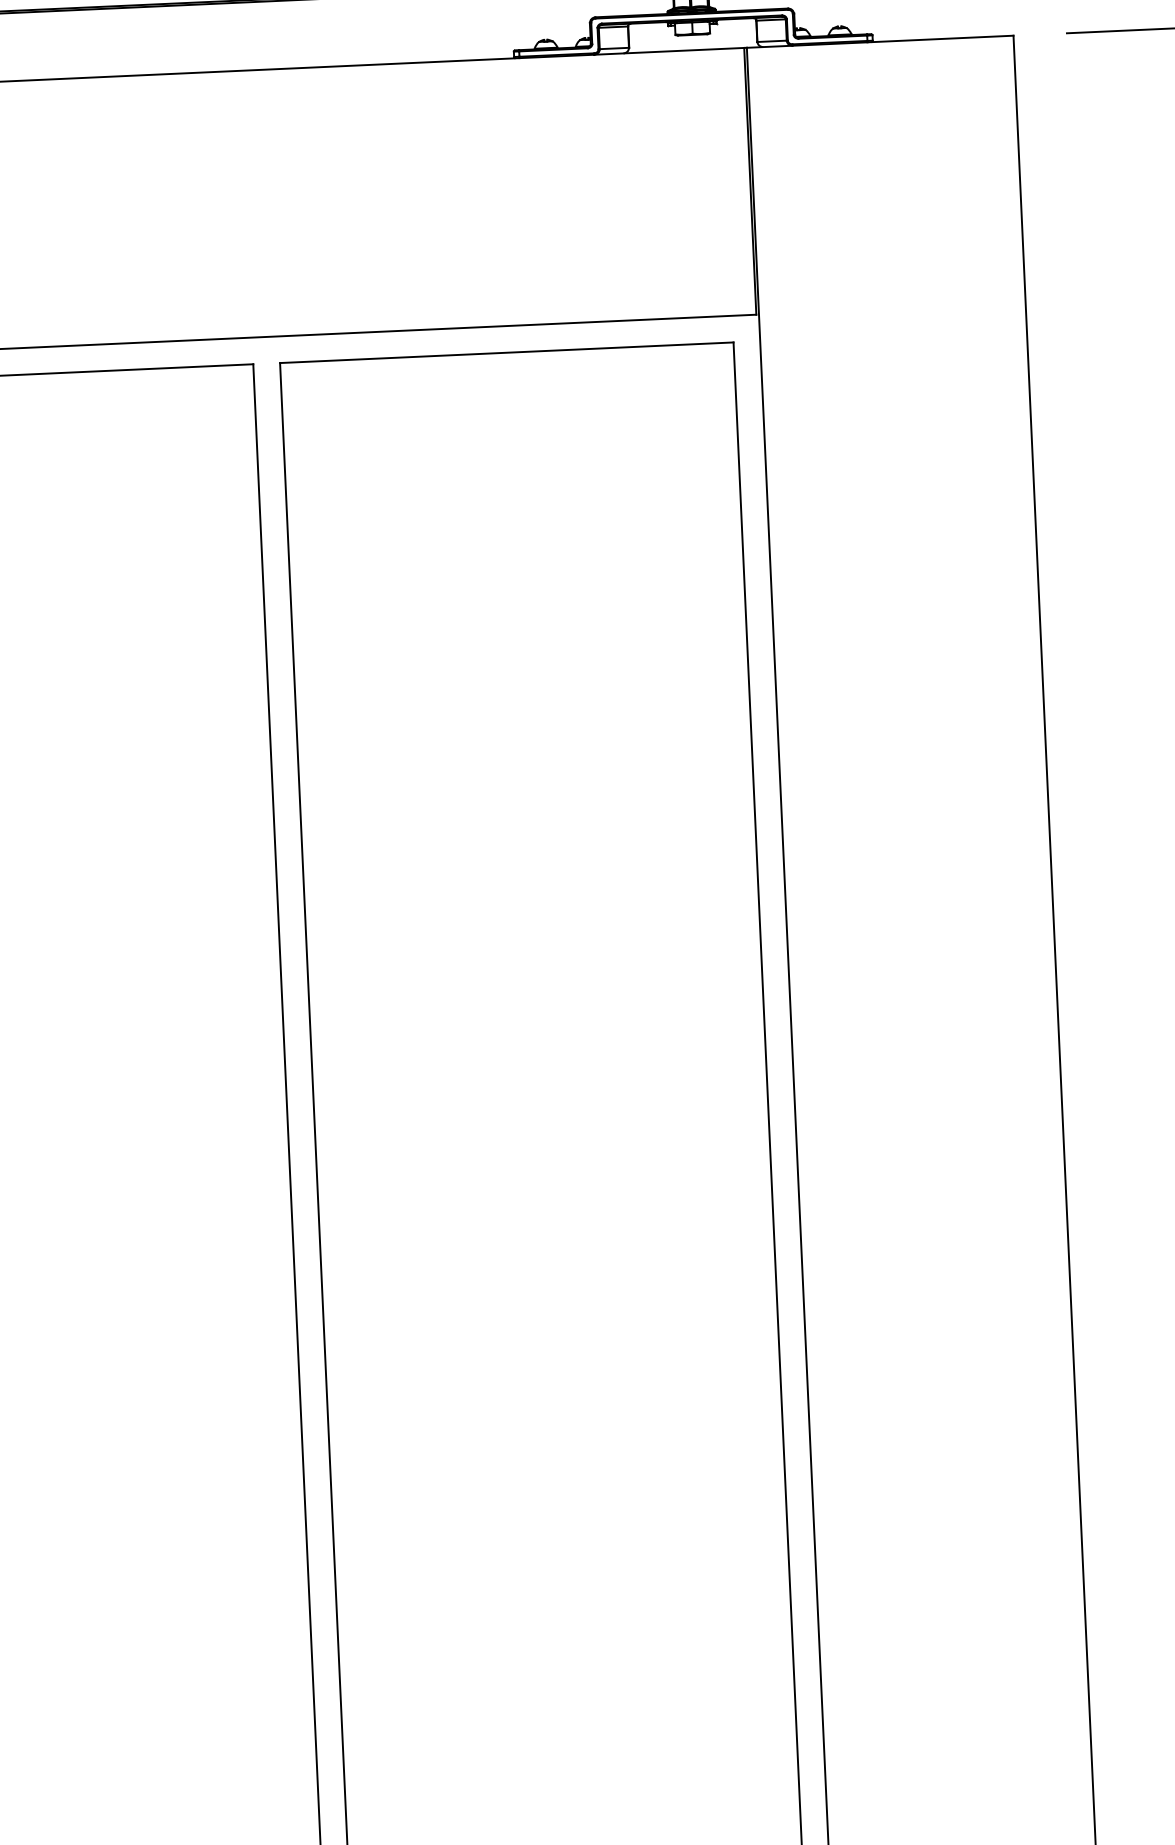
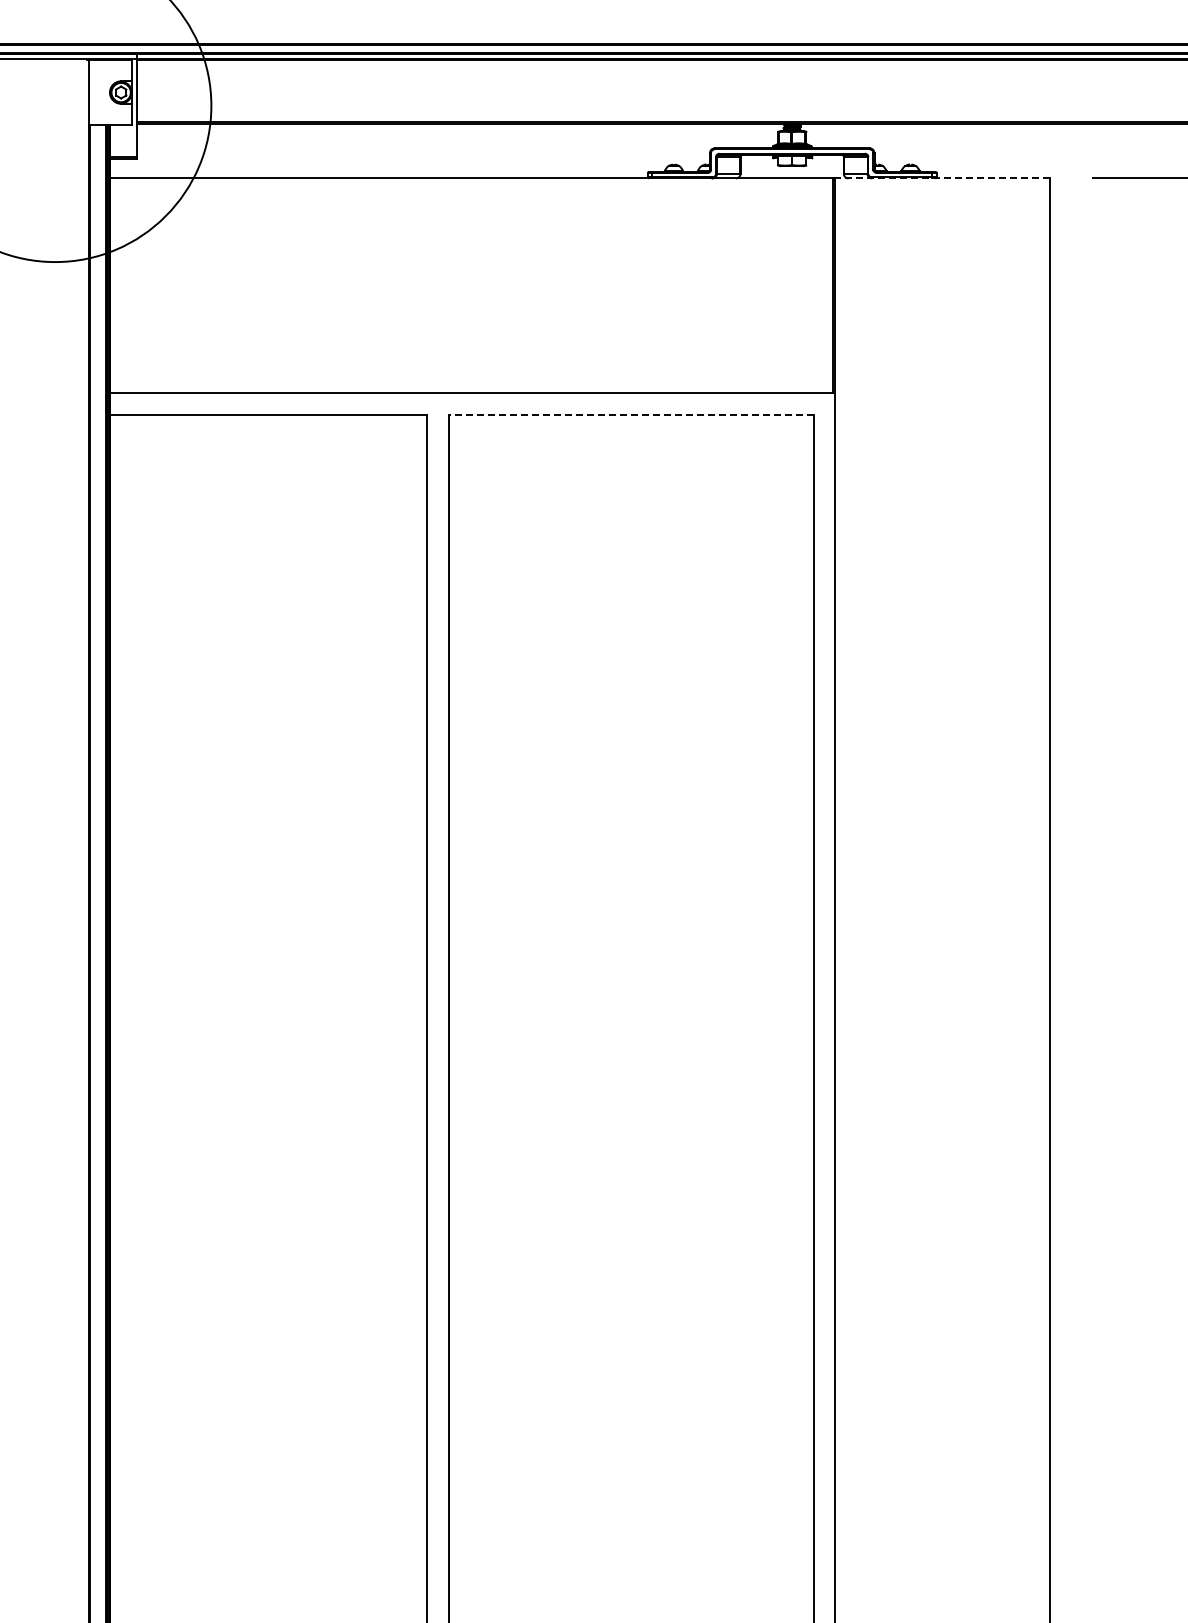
line: (880, 41) -> (942, 178), solid -> dashed
line: (507, 352) -> (631, 414), solid -> dashed

